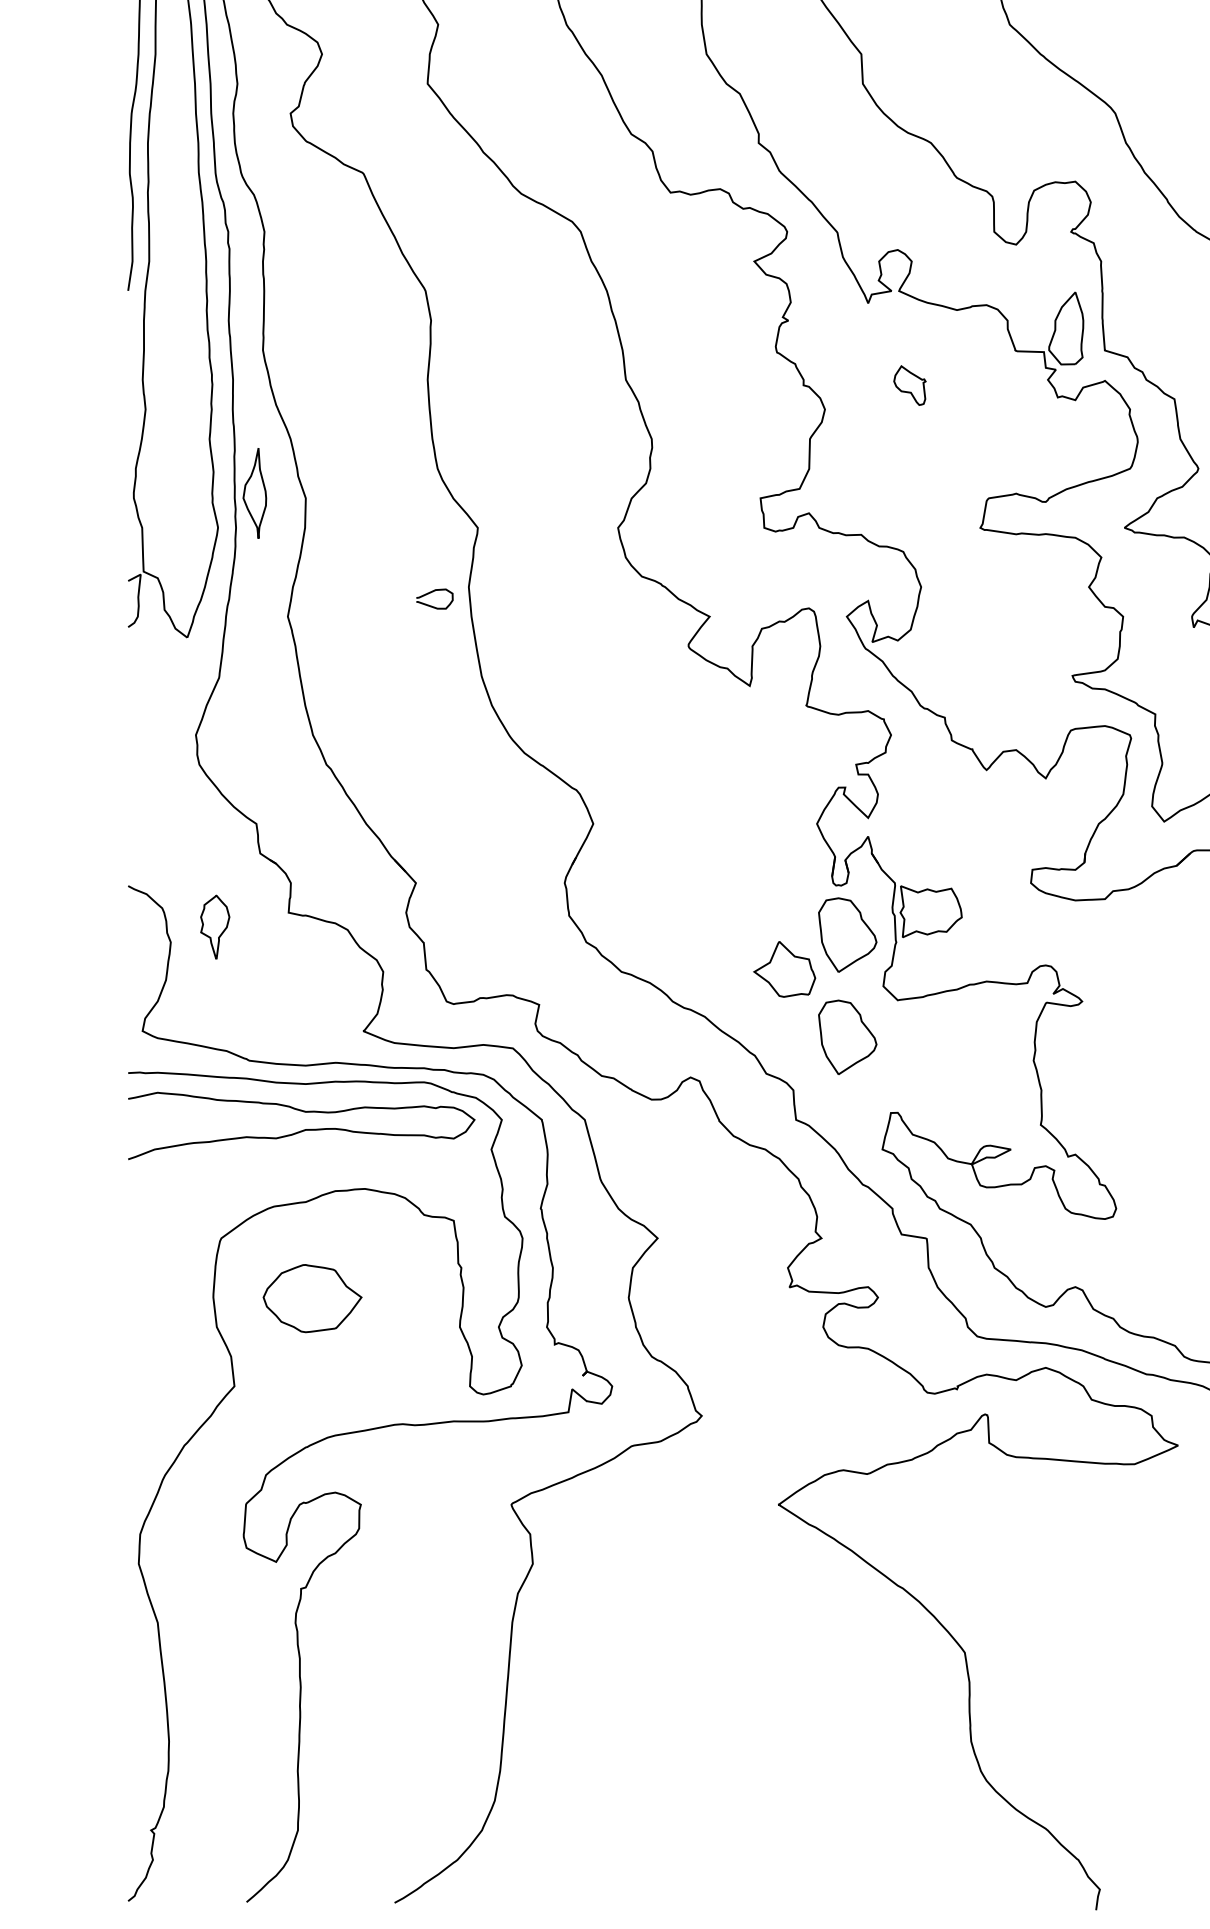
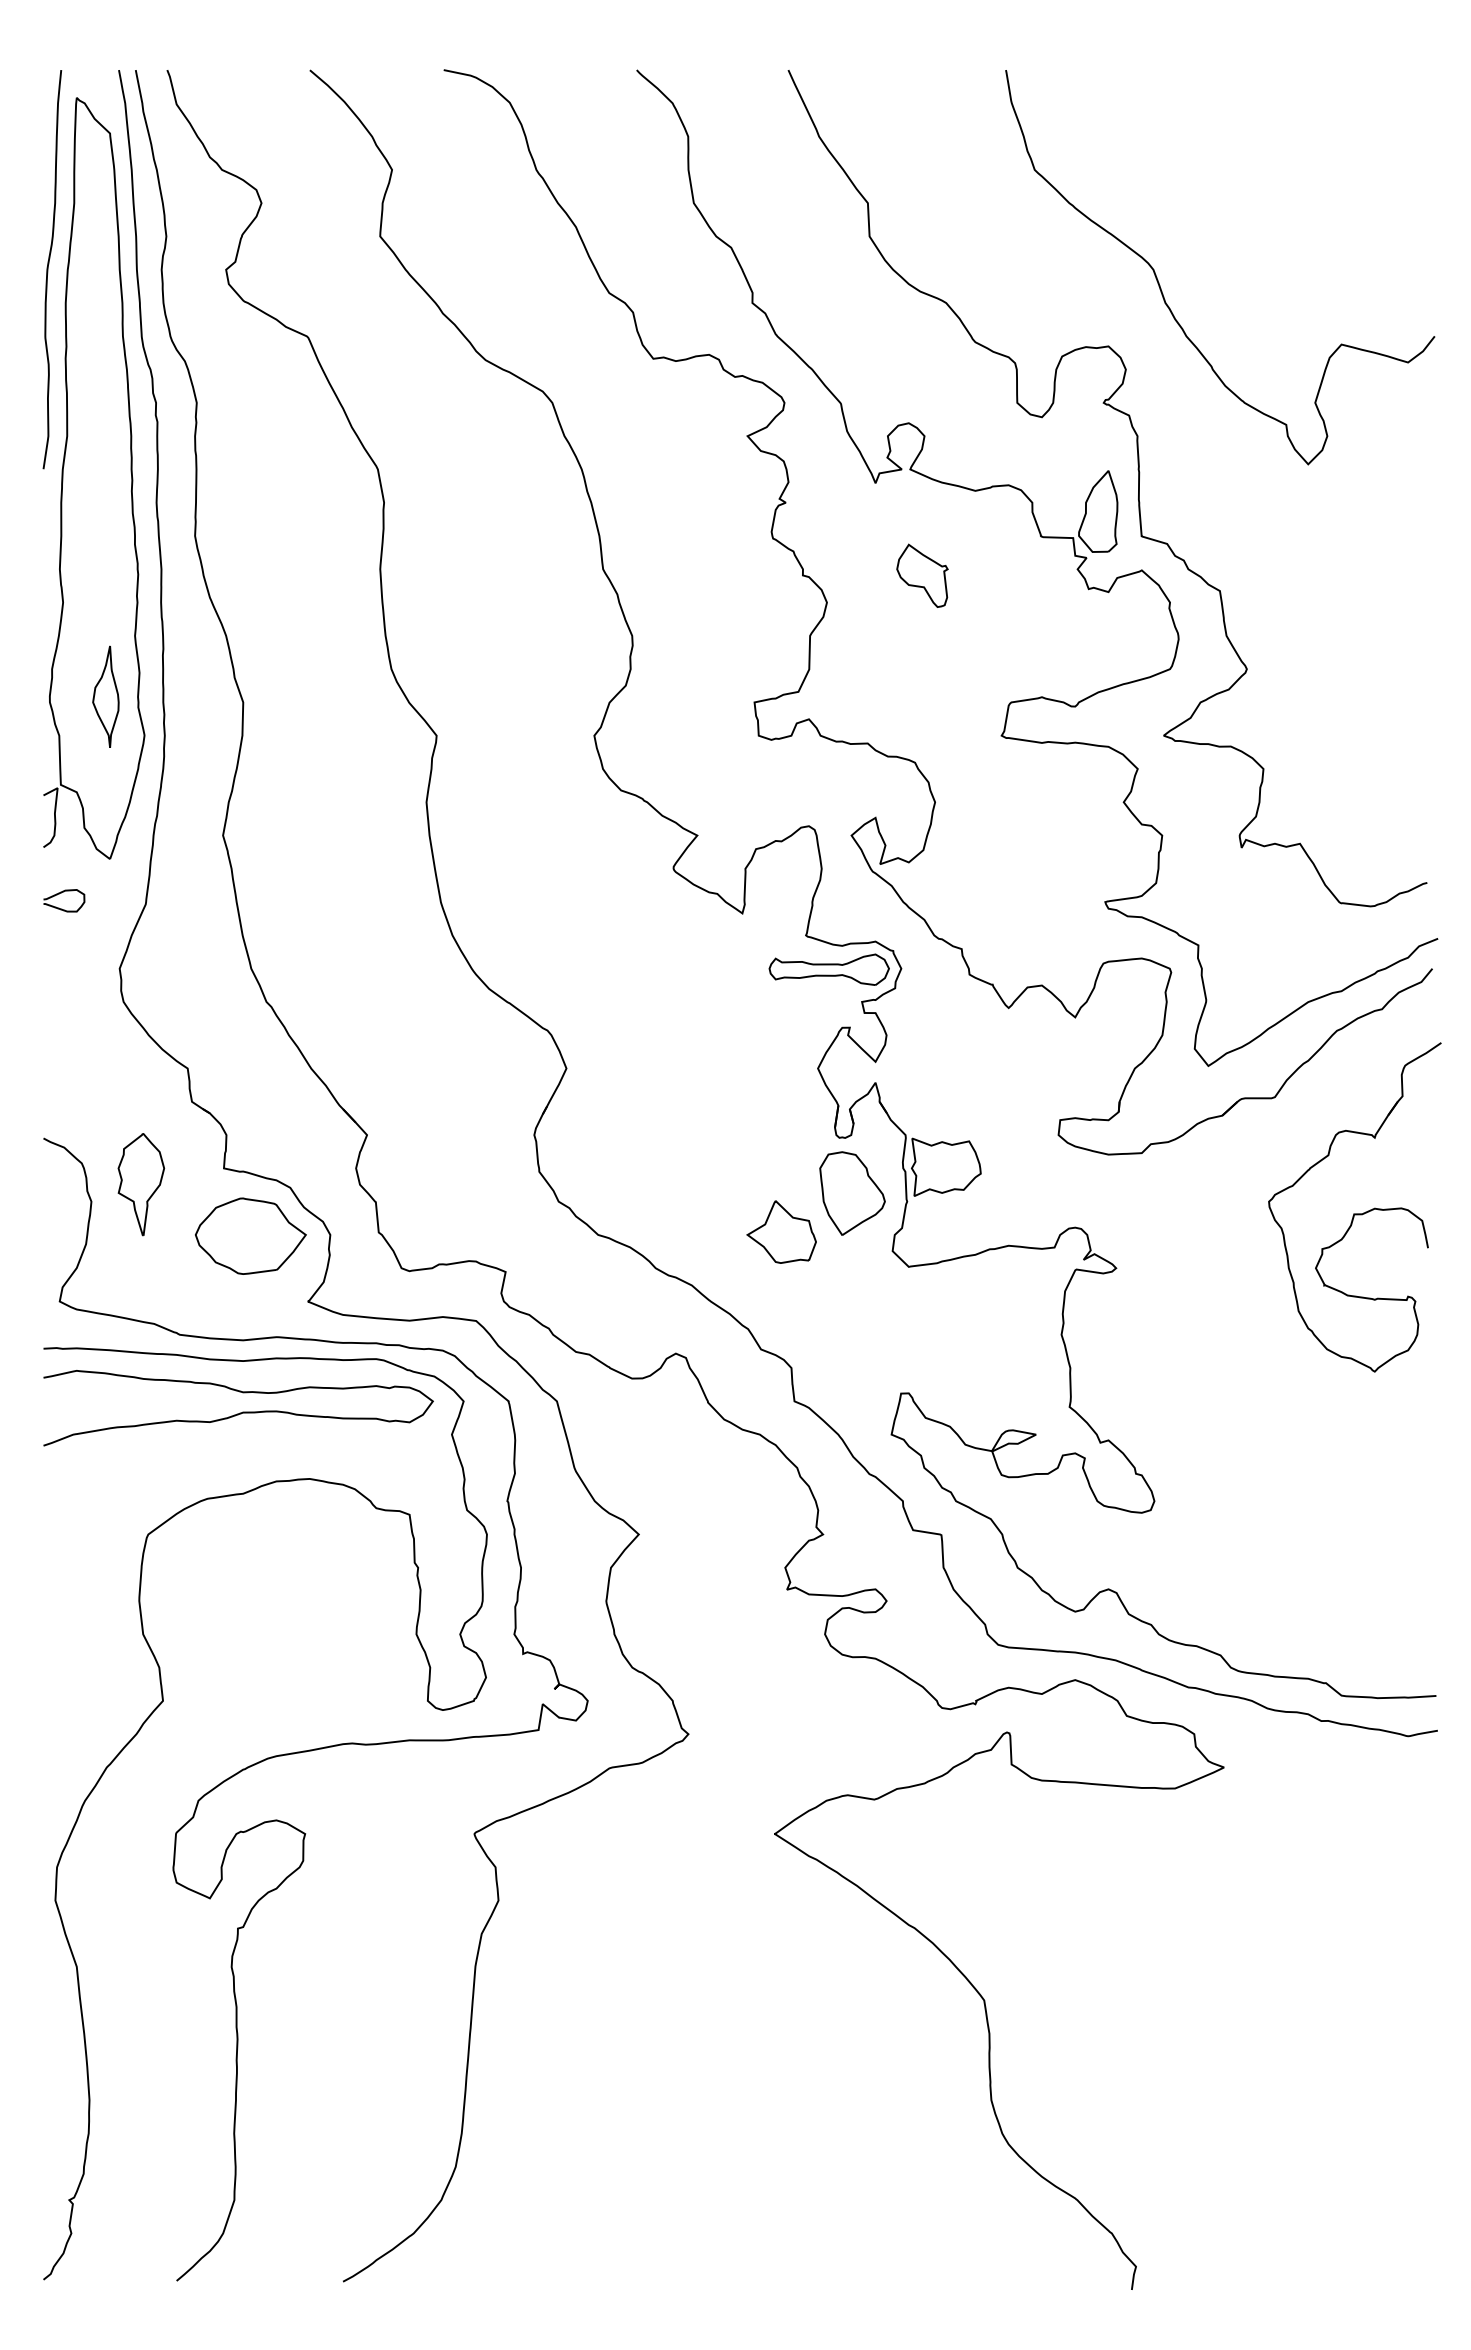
part: (909, 385) -> (922, 575), size x1.43
part: (254, 493) -> (105, 696), moved
curve: (432, 592) -> (61, 893), moved
part: (826, 735) -> (828, 969), added
part: (215, 927) -> (141, 1184), size x1.43
part: (847, 1037) -> (852, 1308), removed
part: (312, 1297) -> (250, 1235), moved

